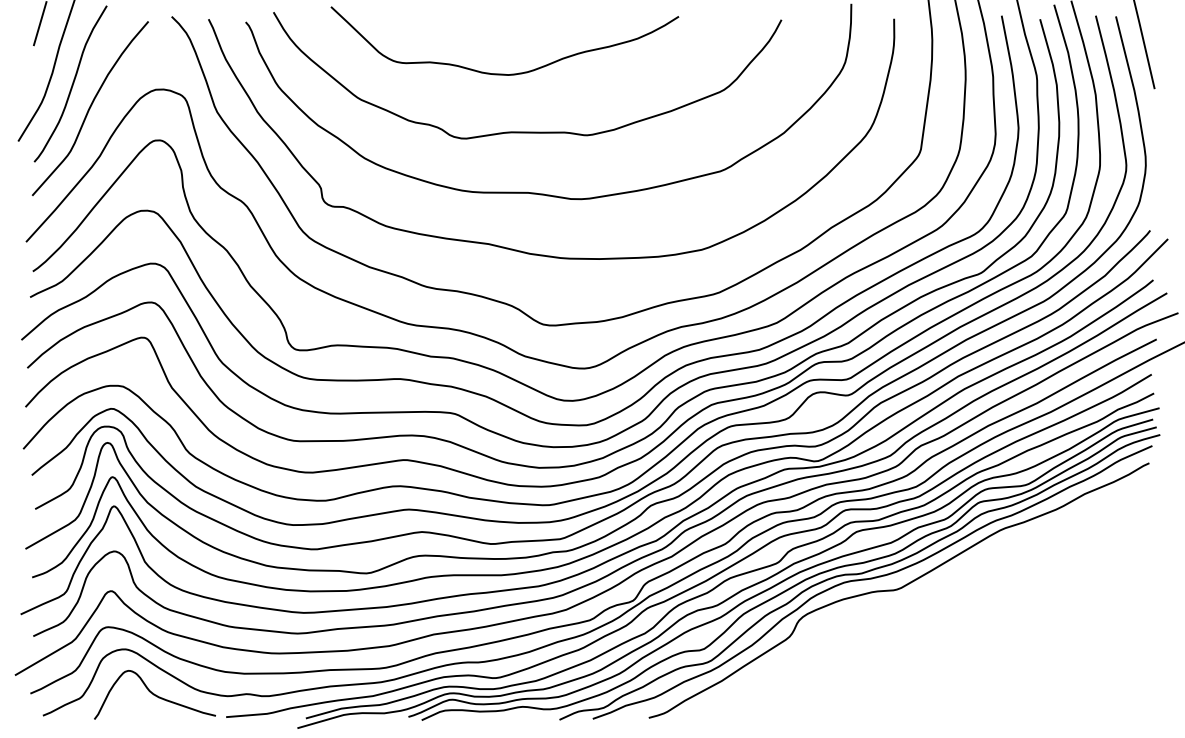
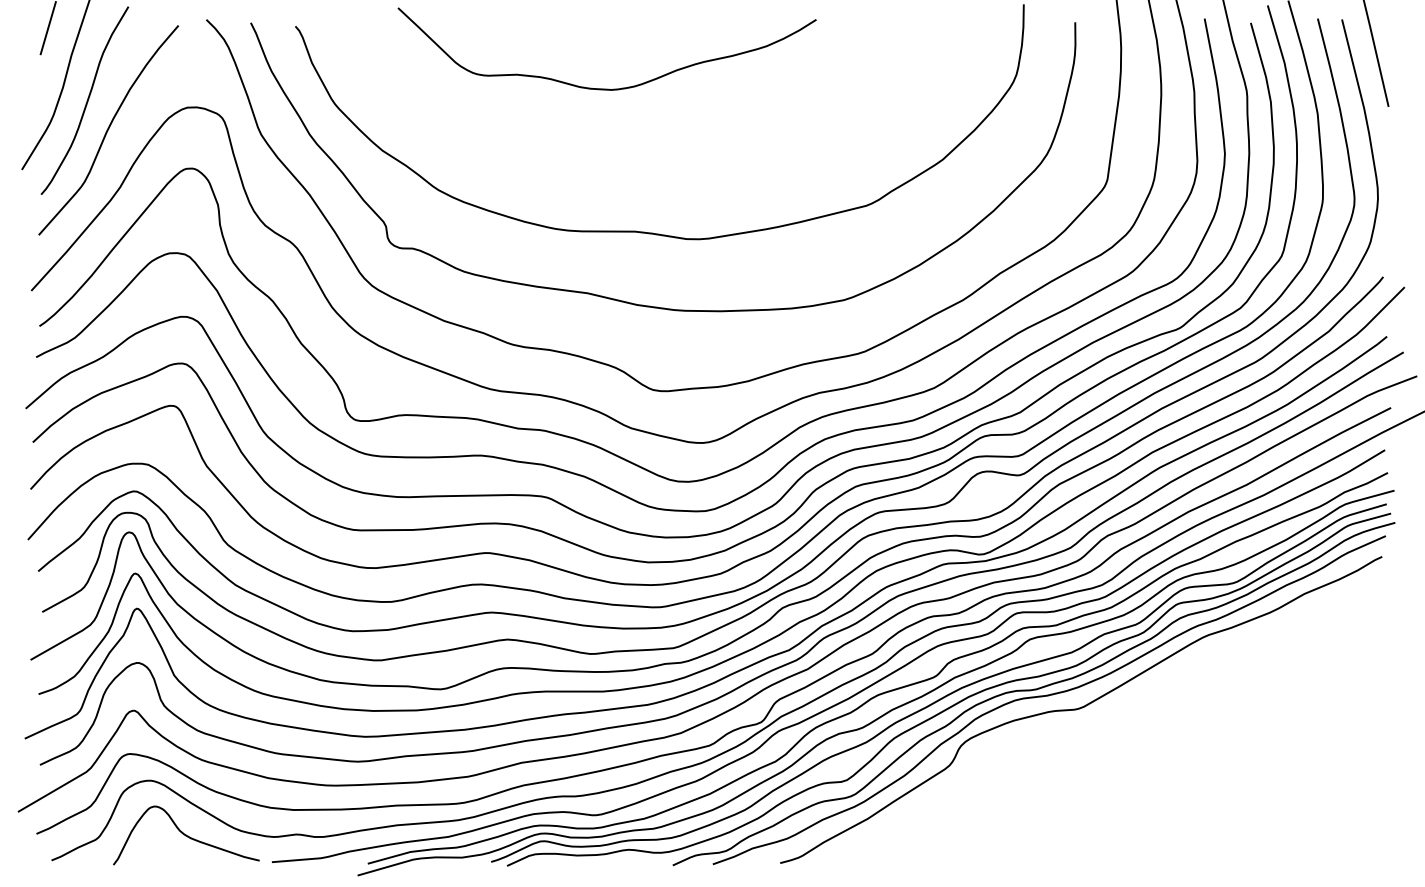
curve: (527, 132) -> (634, 158), removed

